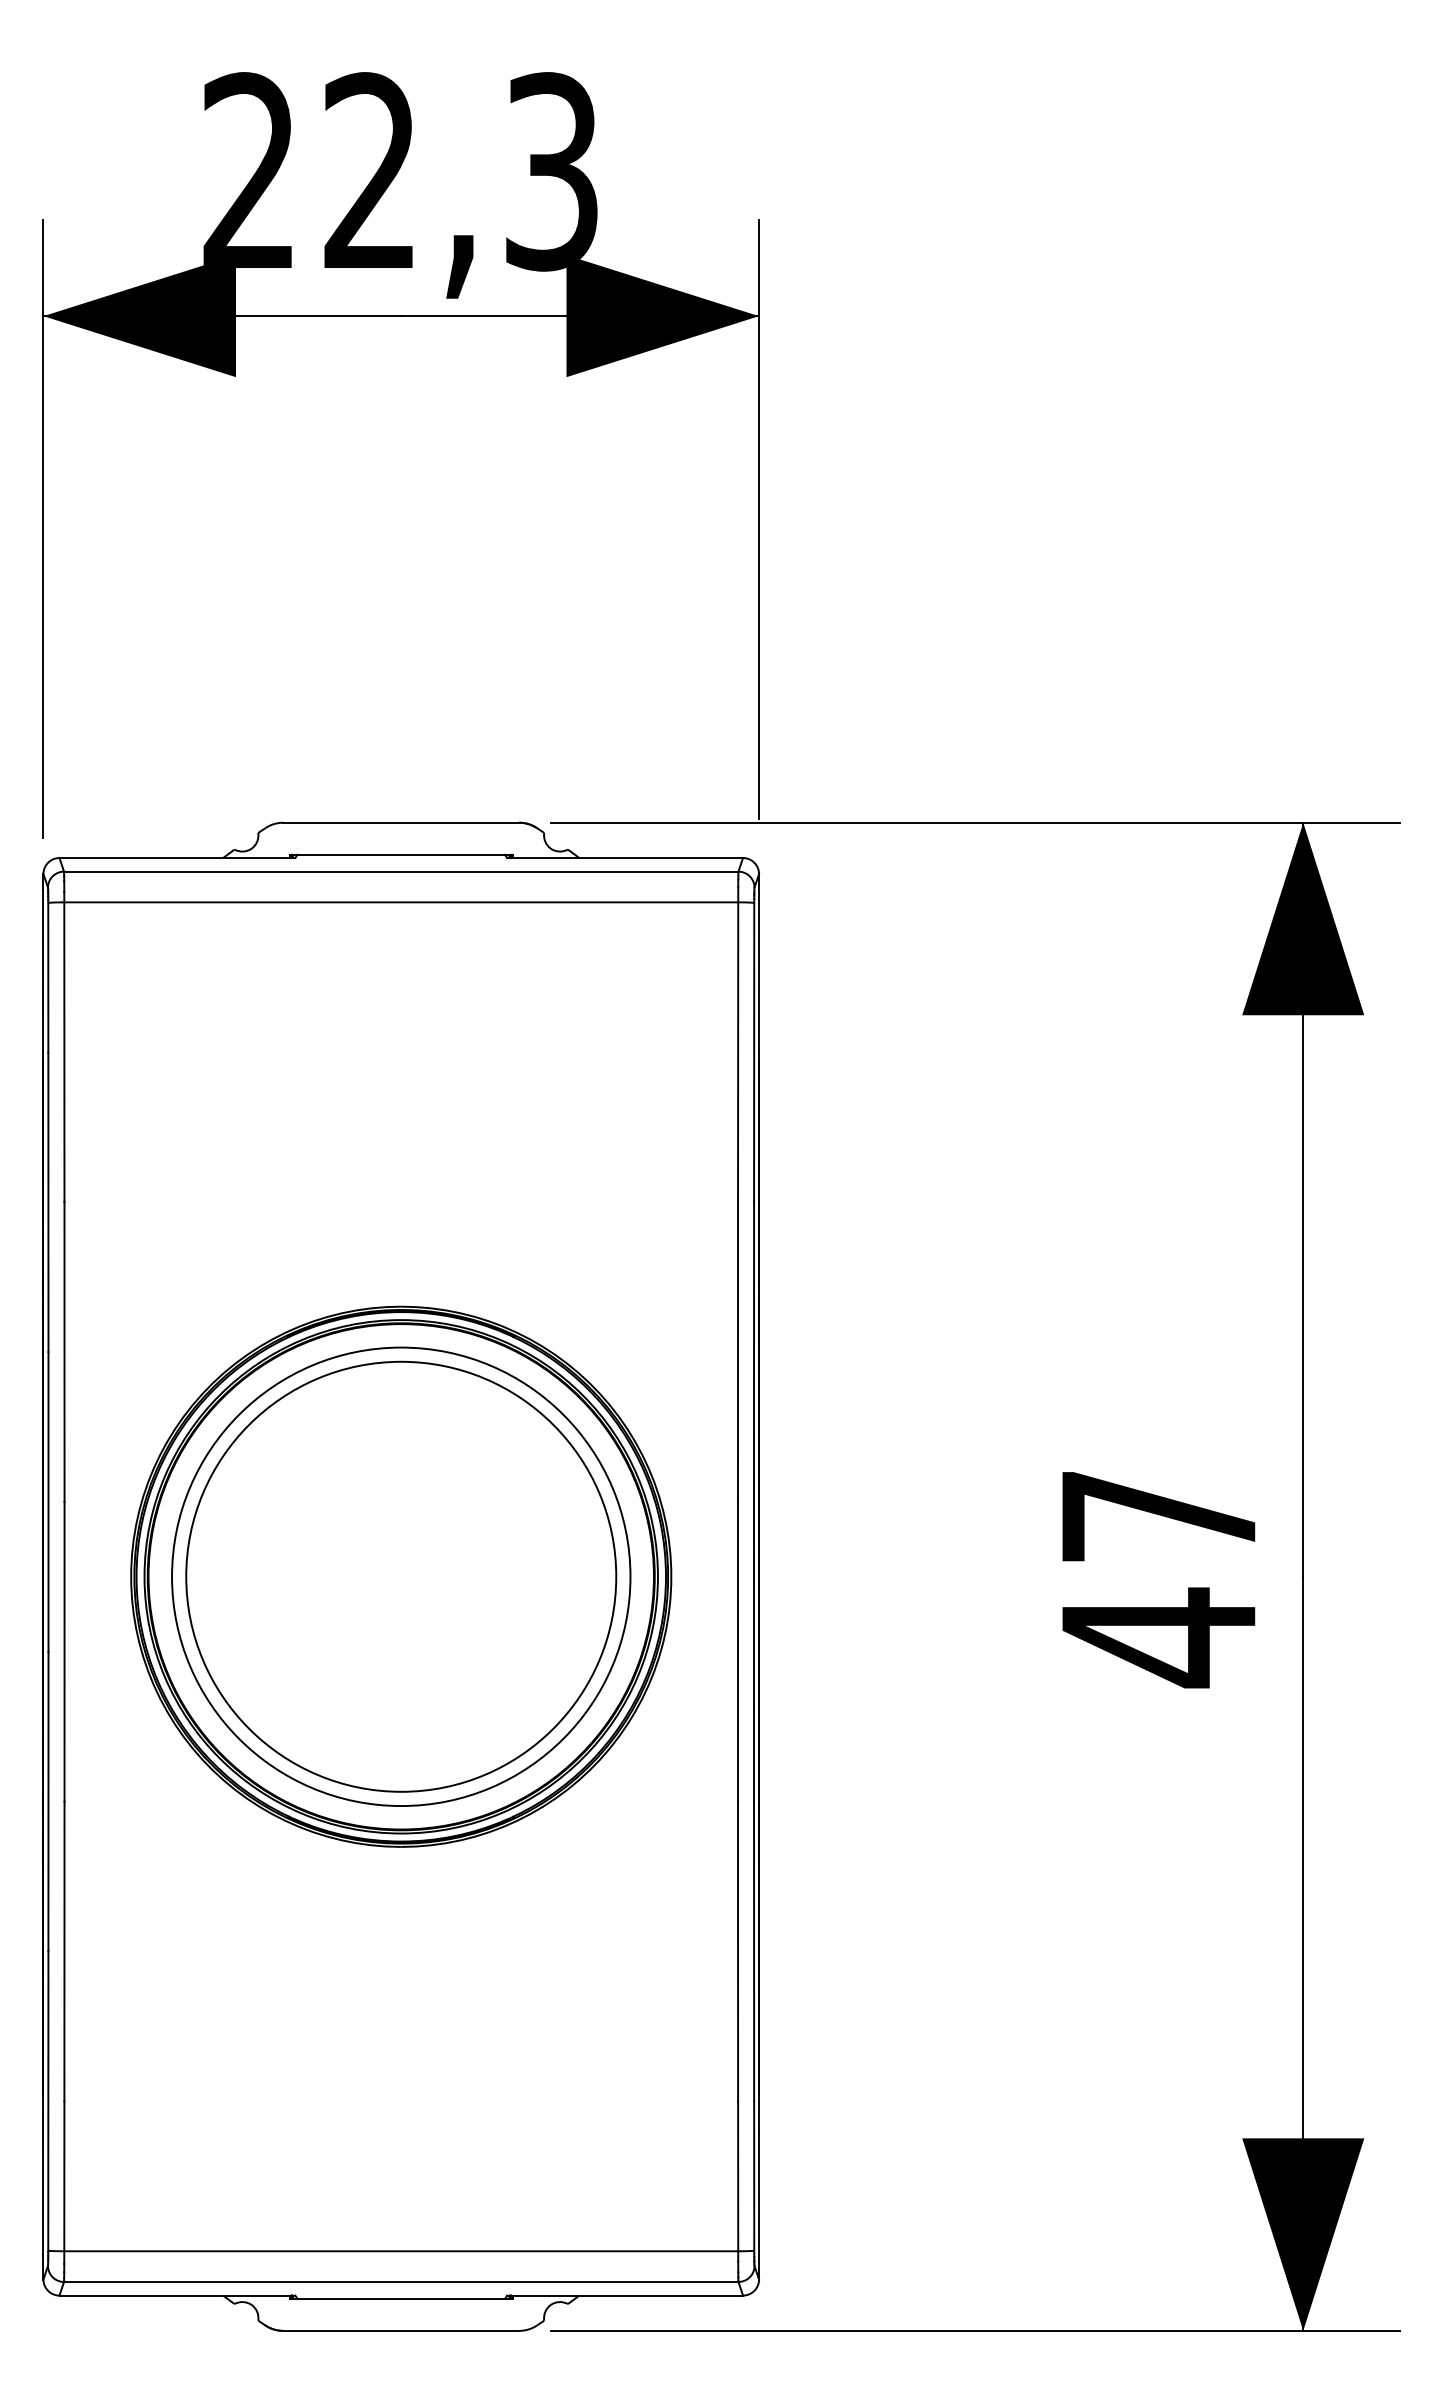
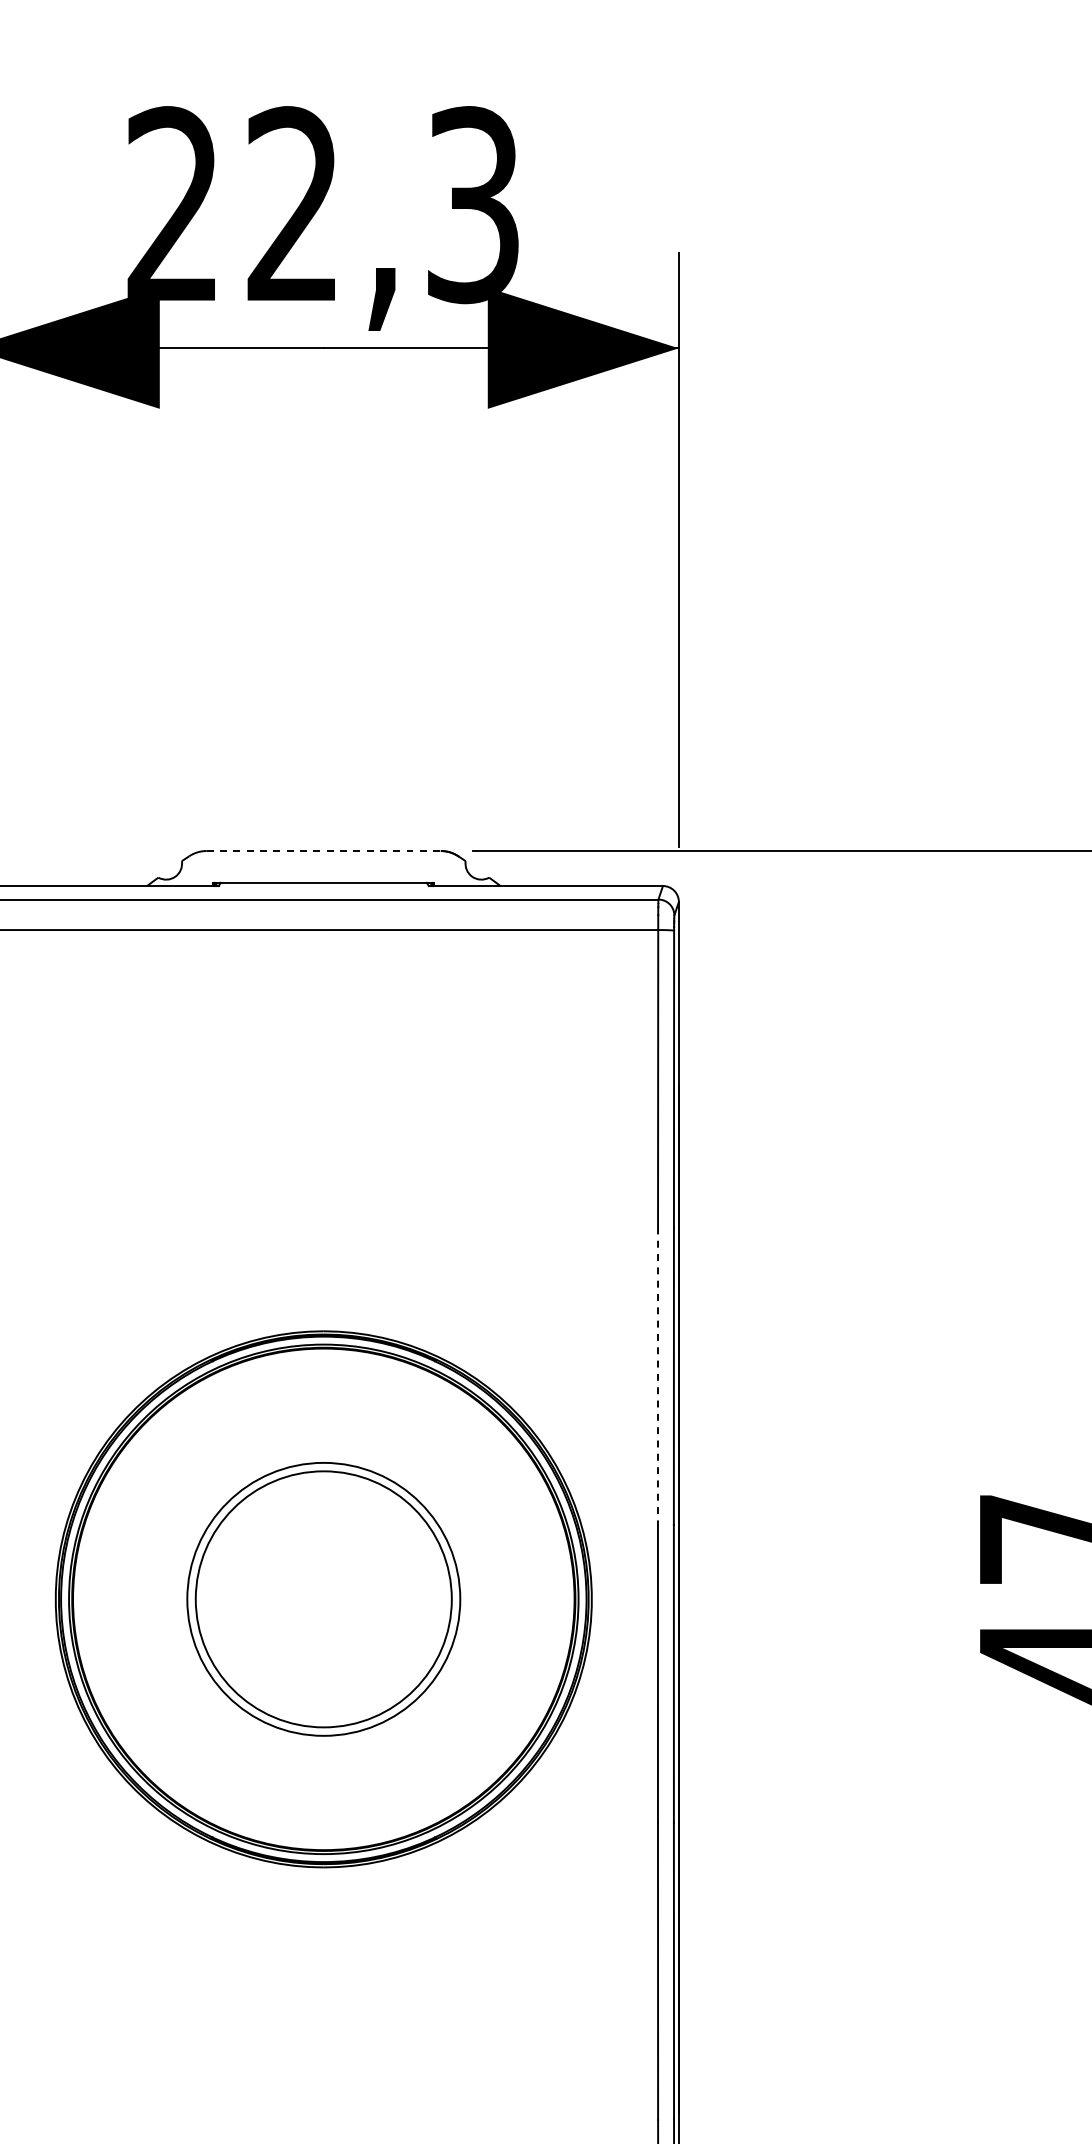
line: (401, 822) -> (324, 850), solid -> dashed
line: (738, 1351) -> (658, 1375), solid -> dashed
circle: (401, 1576) -> (324, 1599), size x0.6
circle: (401, 1576) -> (324, 1599), size x0.6

